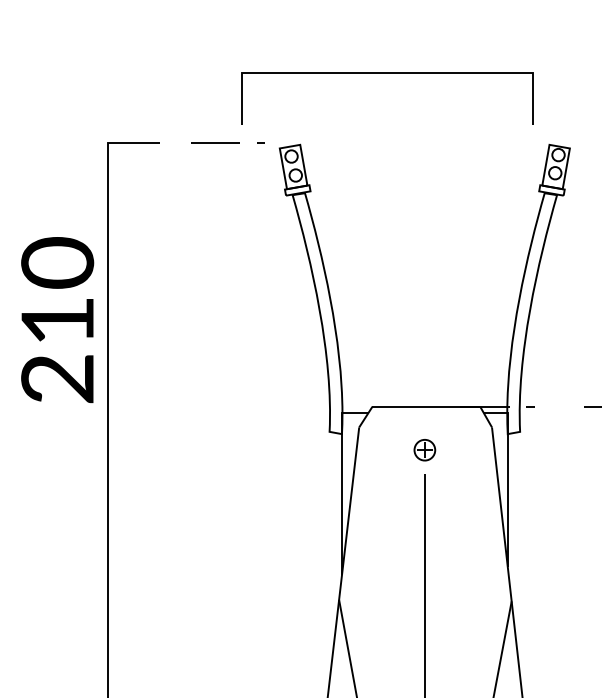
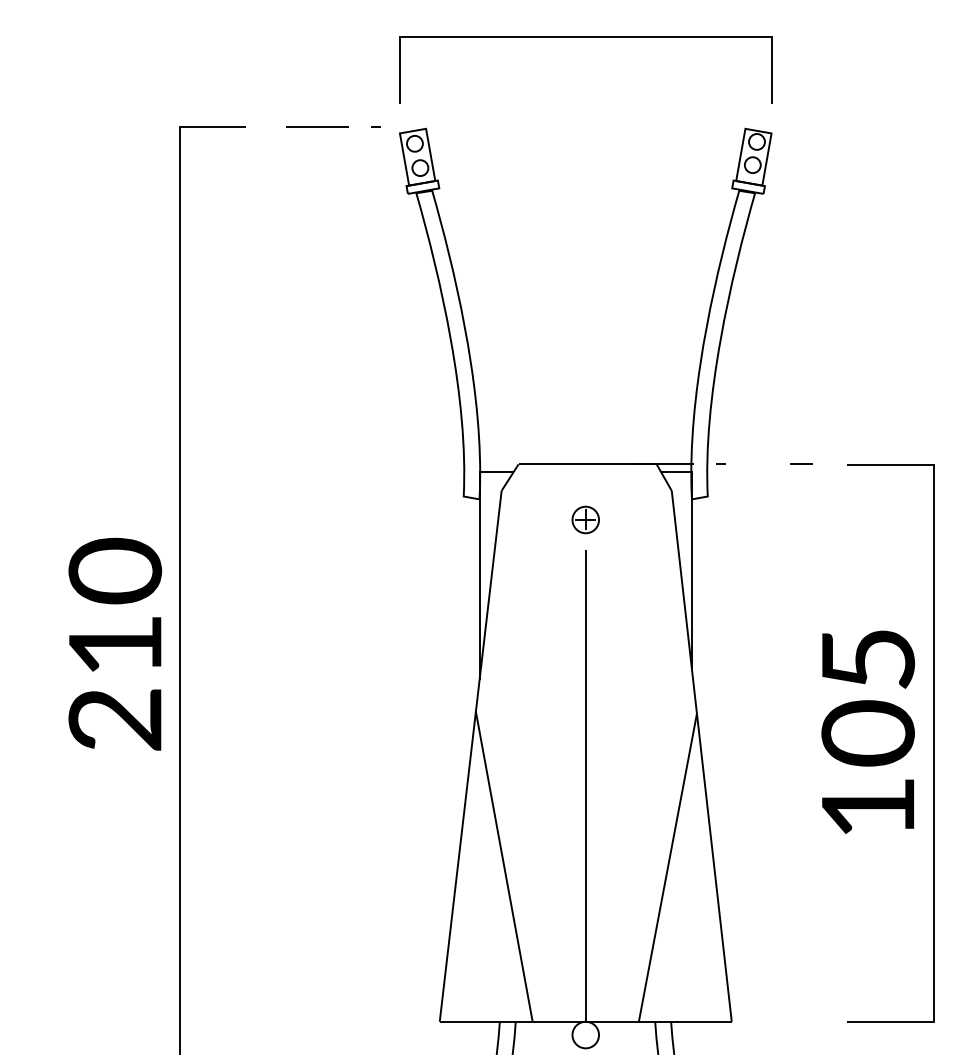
line: (387, 72) -> (585, 37), moved
text: (57, 319) -> (115, 643), moved

